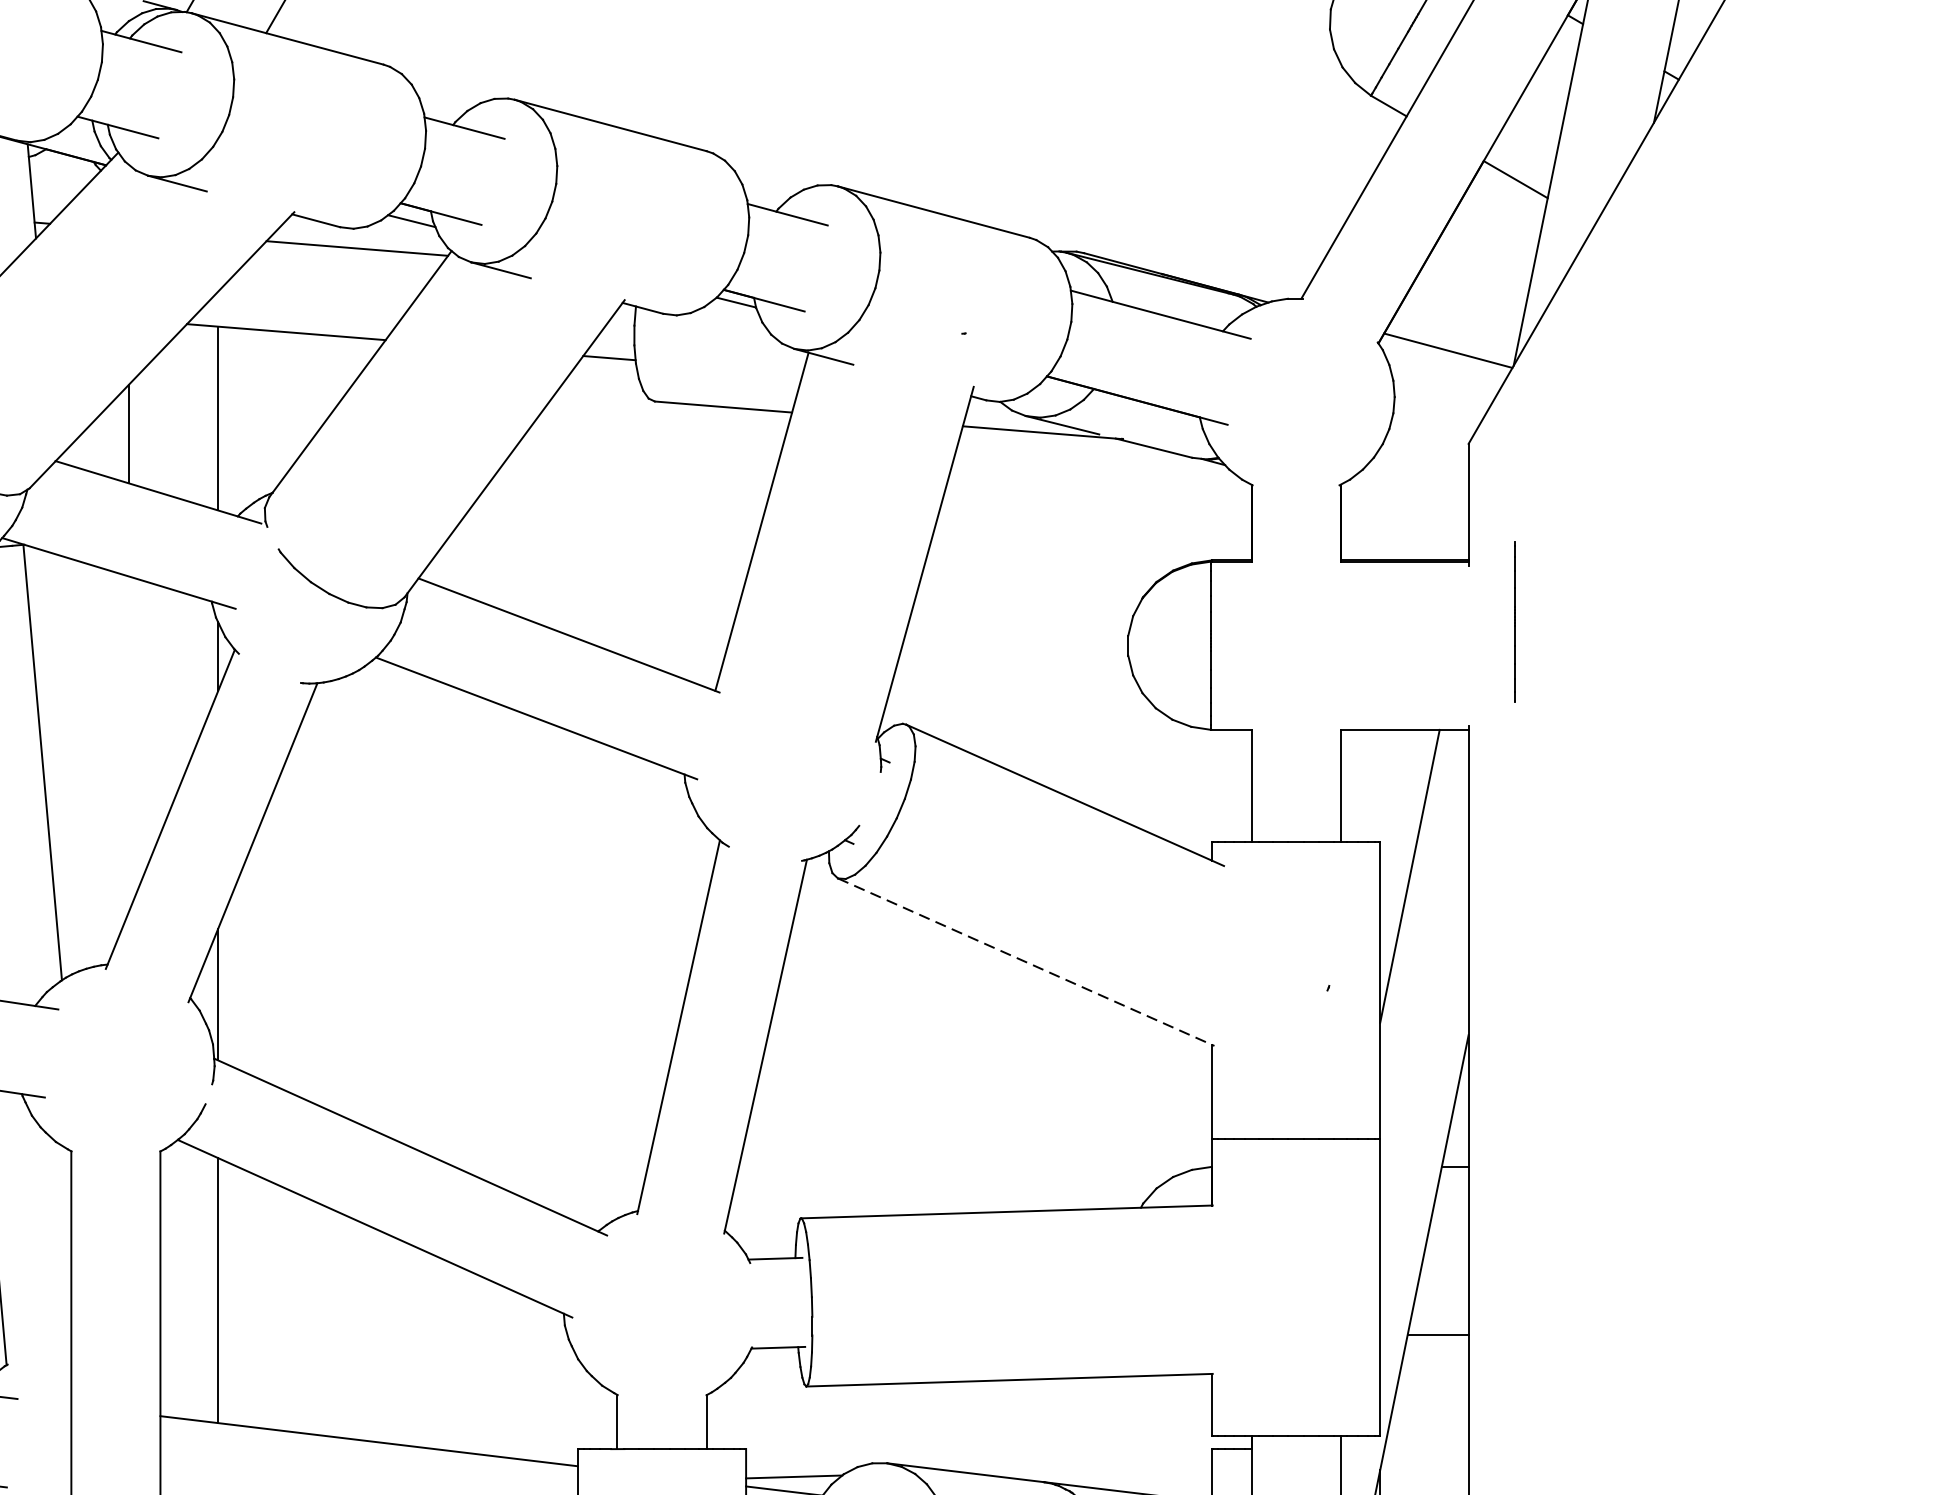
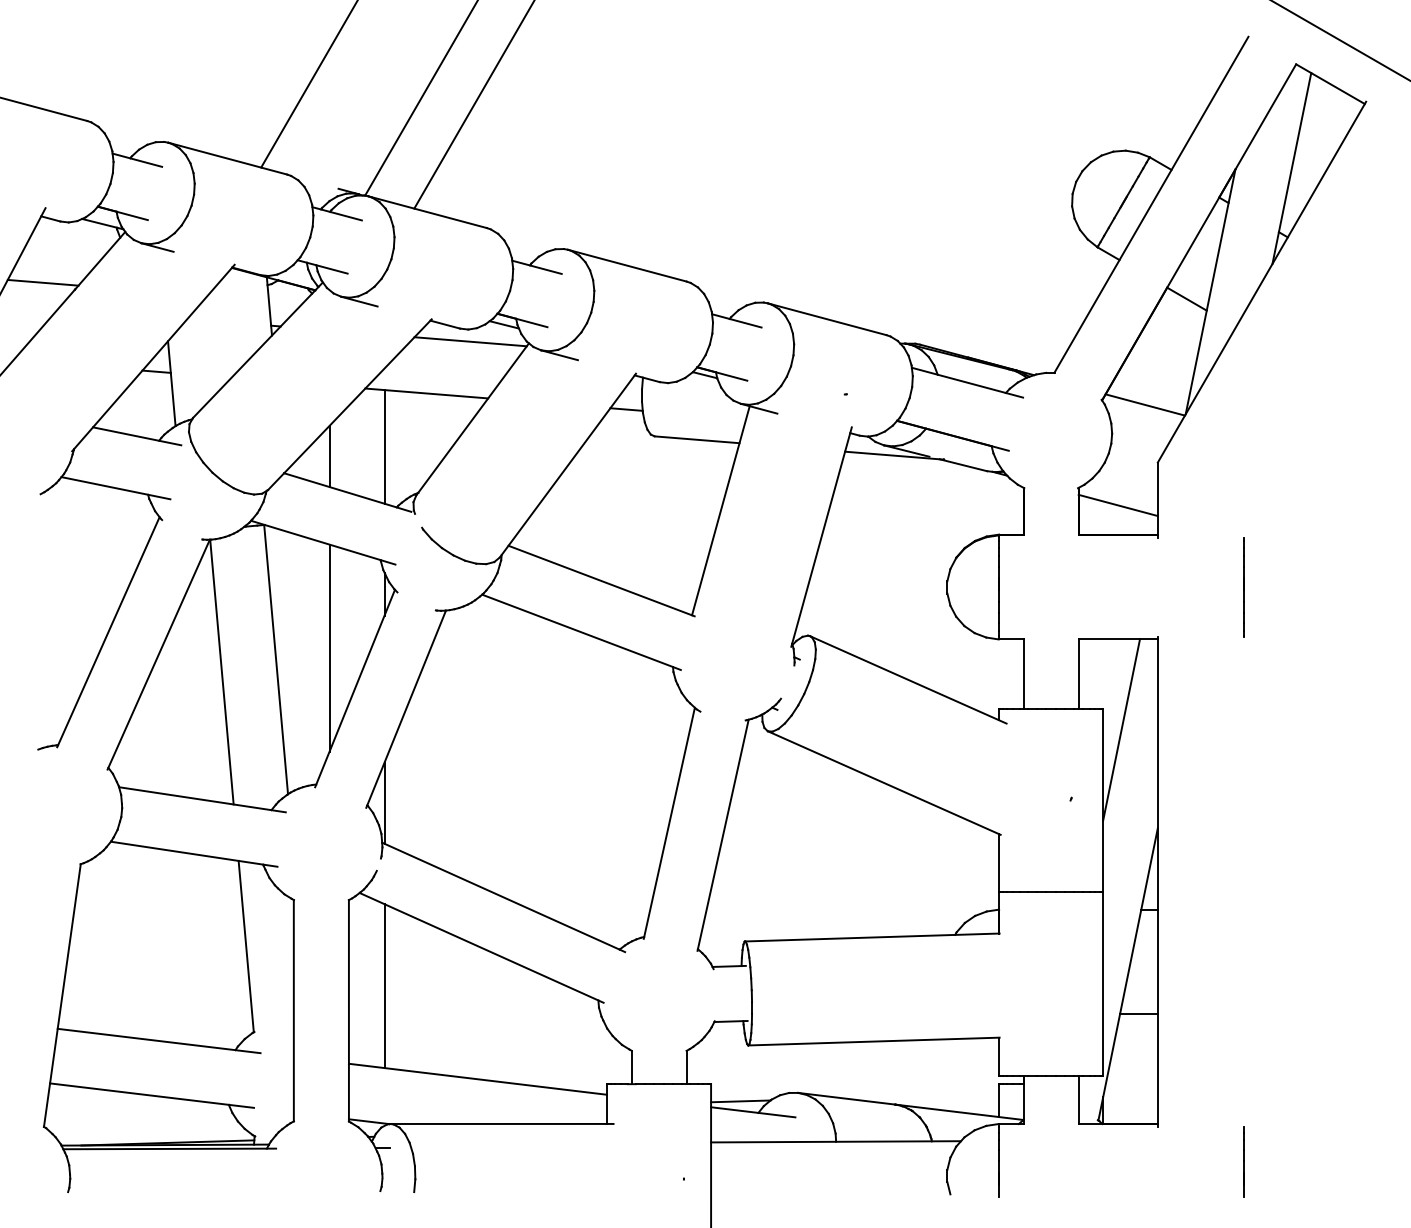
line: (1403, 513) -> (1117, 505), added
line: (1514, 621) -> (1243, 587), moved
line: (129, 742) -> (329, 647), added
line: (1026, 962) -> (884, 783), dashed -> solid

